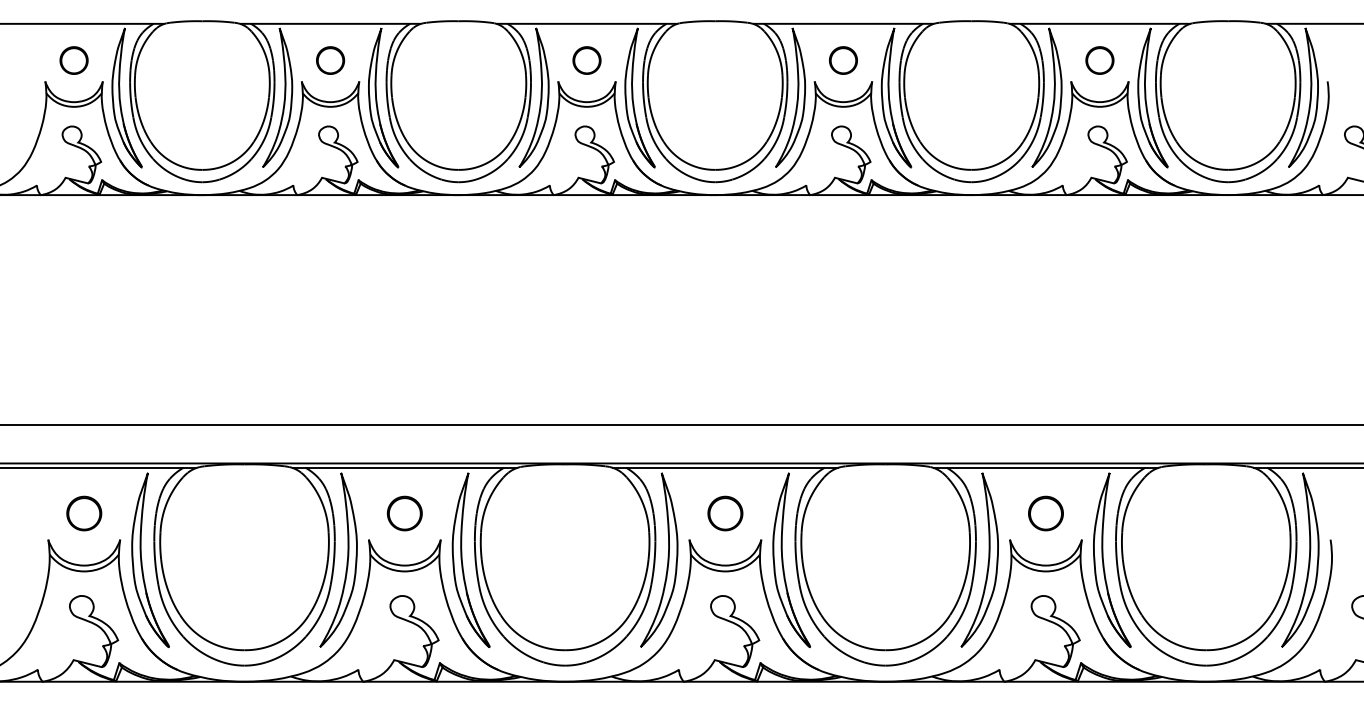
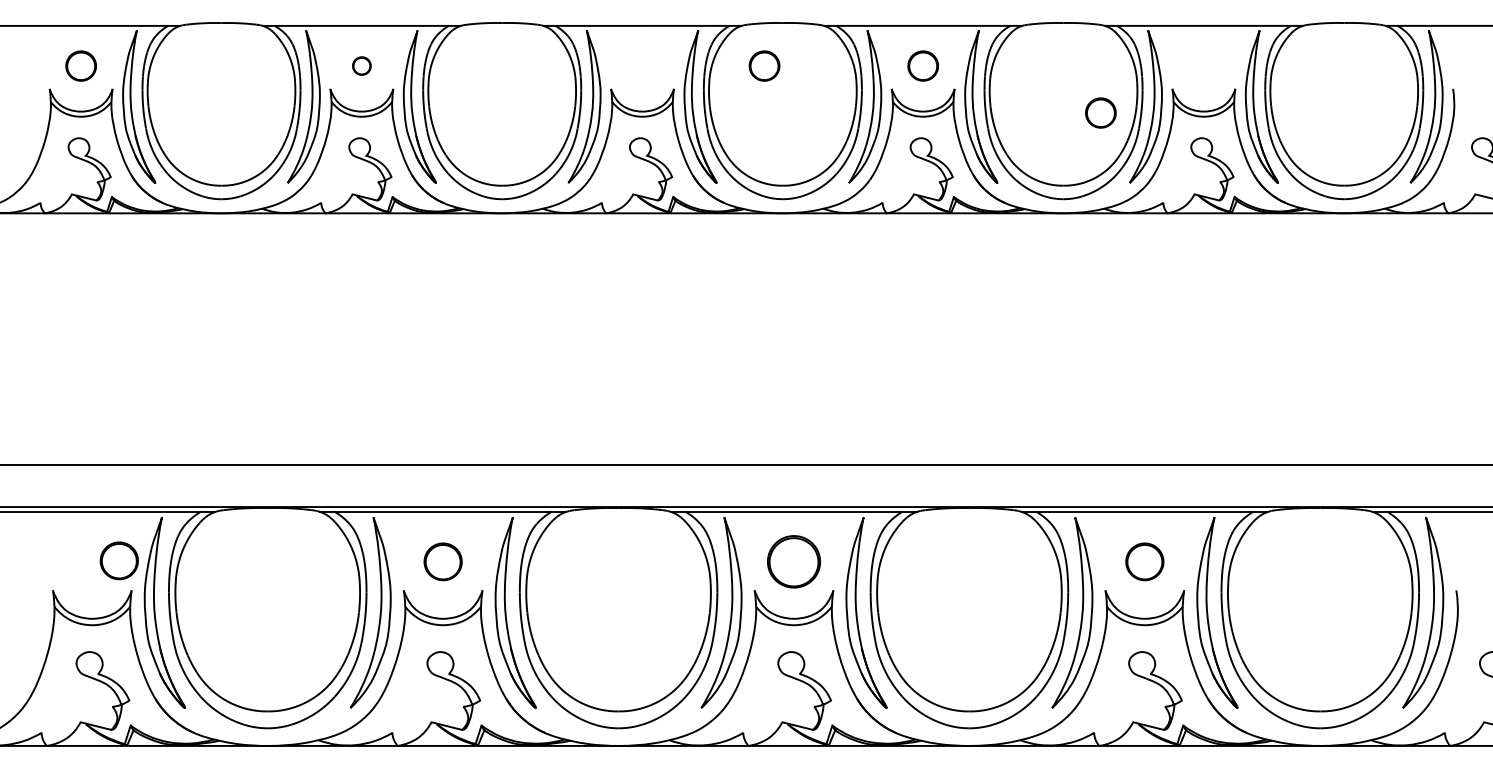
part: (330, 60) -> (361, 65), size x0.6
part: (586, 60) -> (764, 65), moved
part: (1099, 60) -> (1100, 112), moved
part: (83, 513) -> (118, 560), moved
part: (724, 513) -> (793, 561), size x1.4

